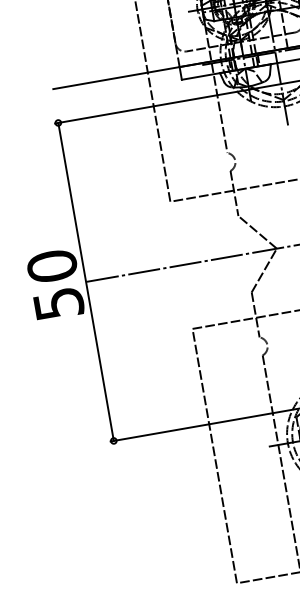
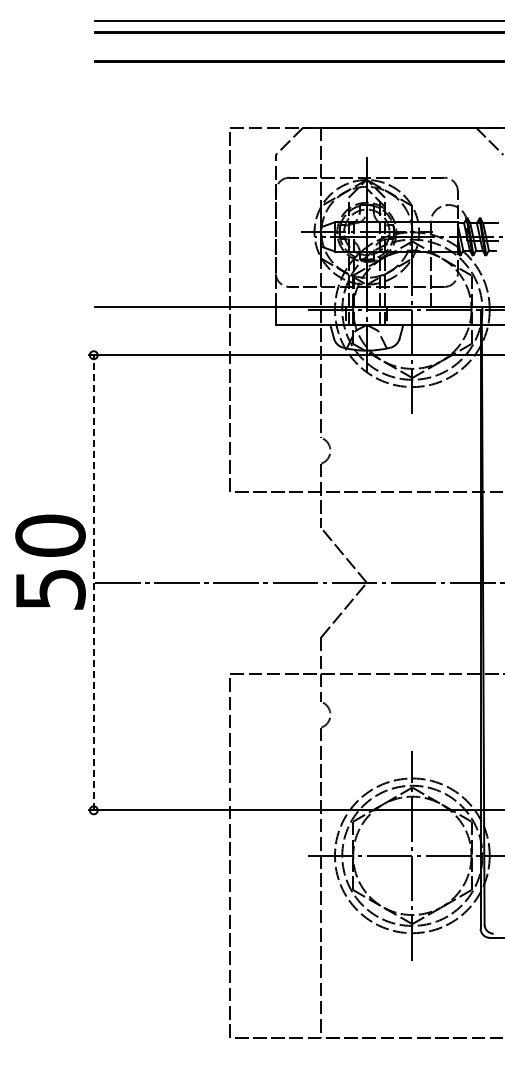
line: (85, 281) -> (93, 582), solid -> dashed
text: (55, 284) -> (50, 561), moved

